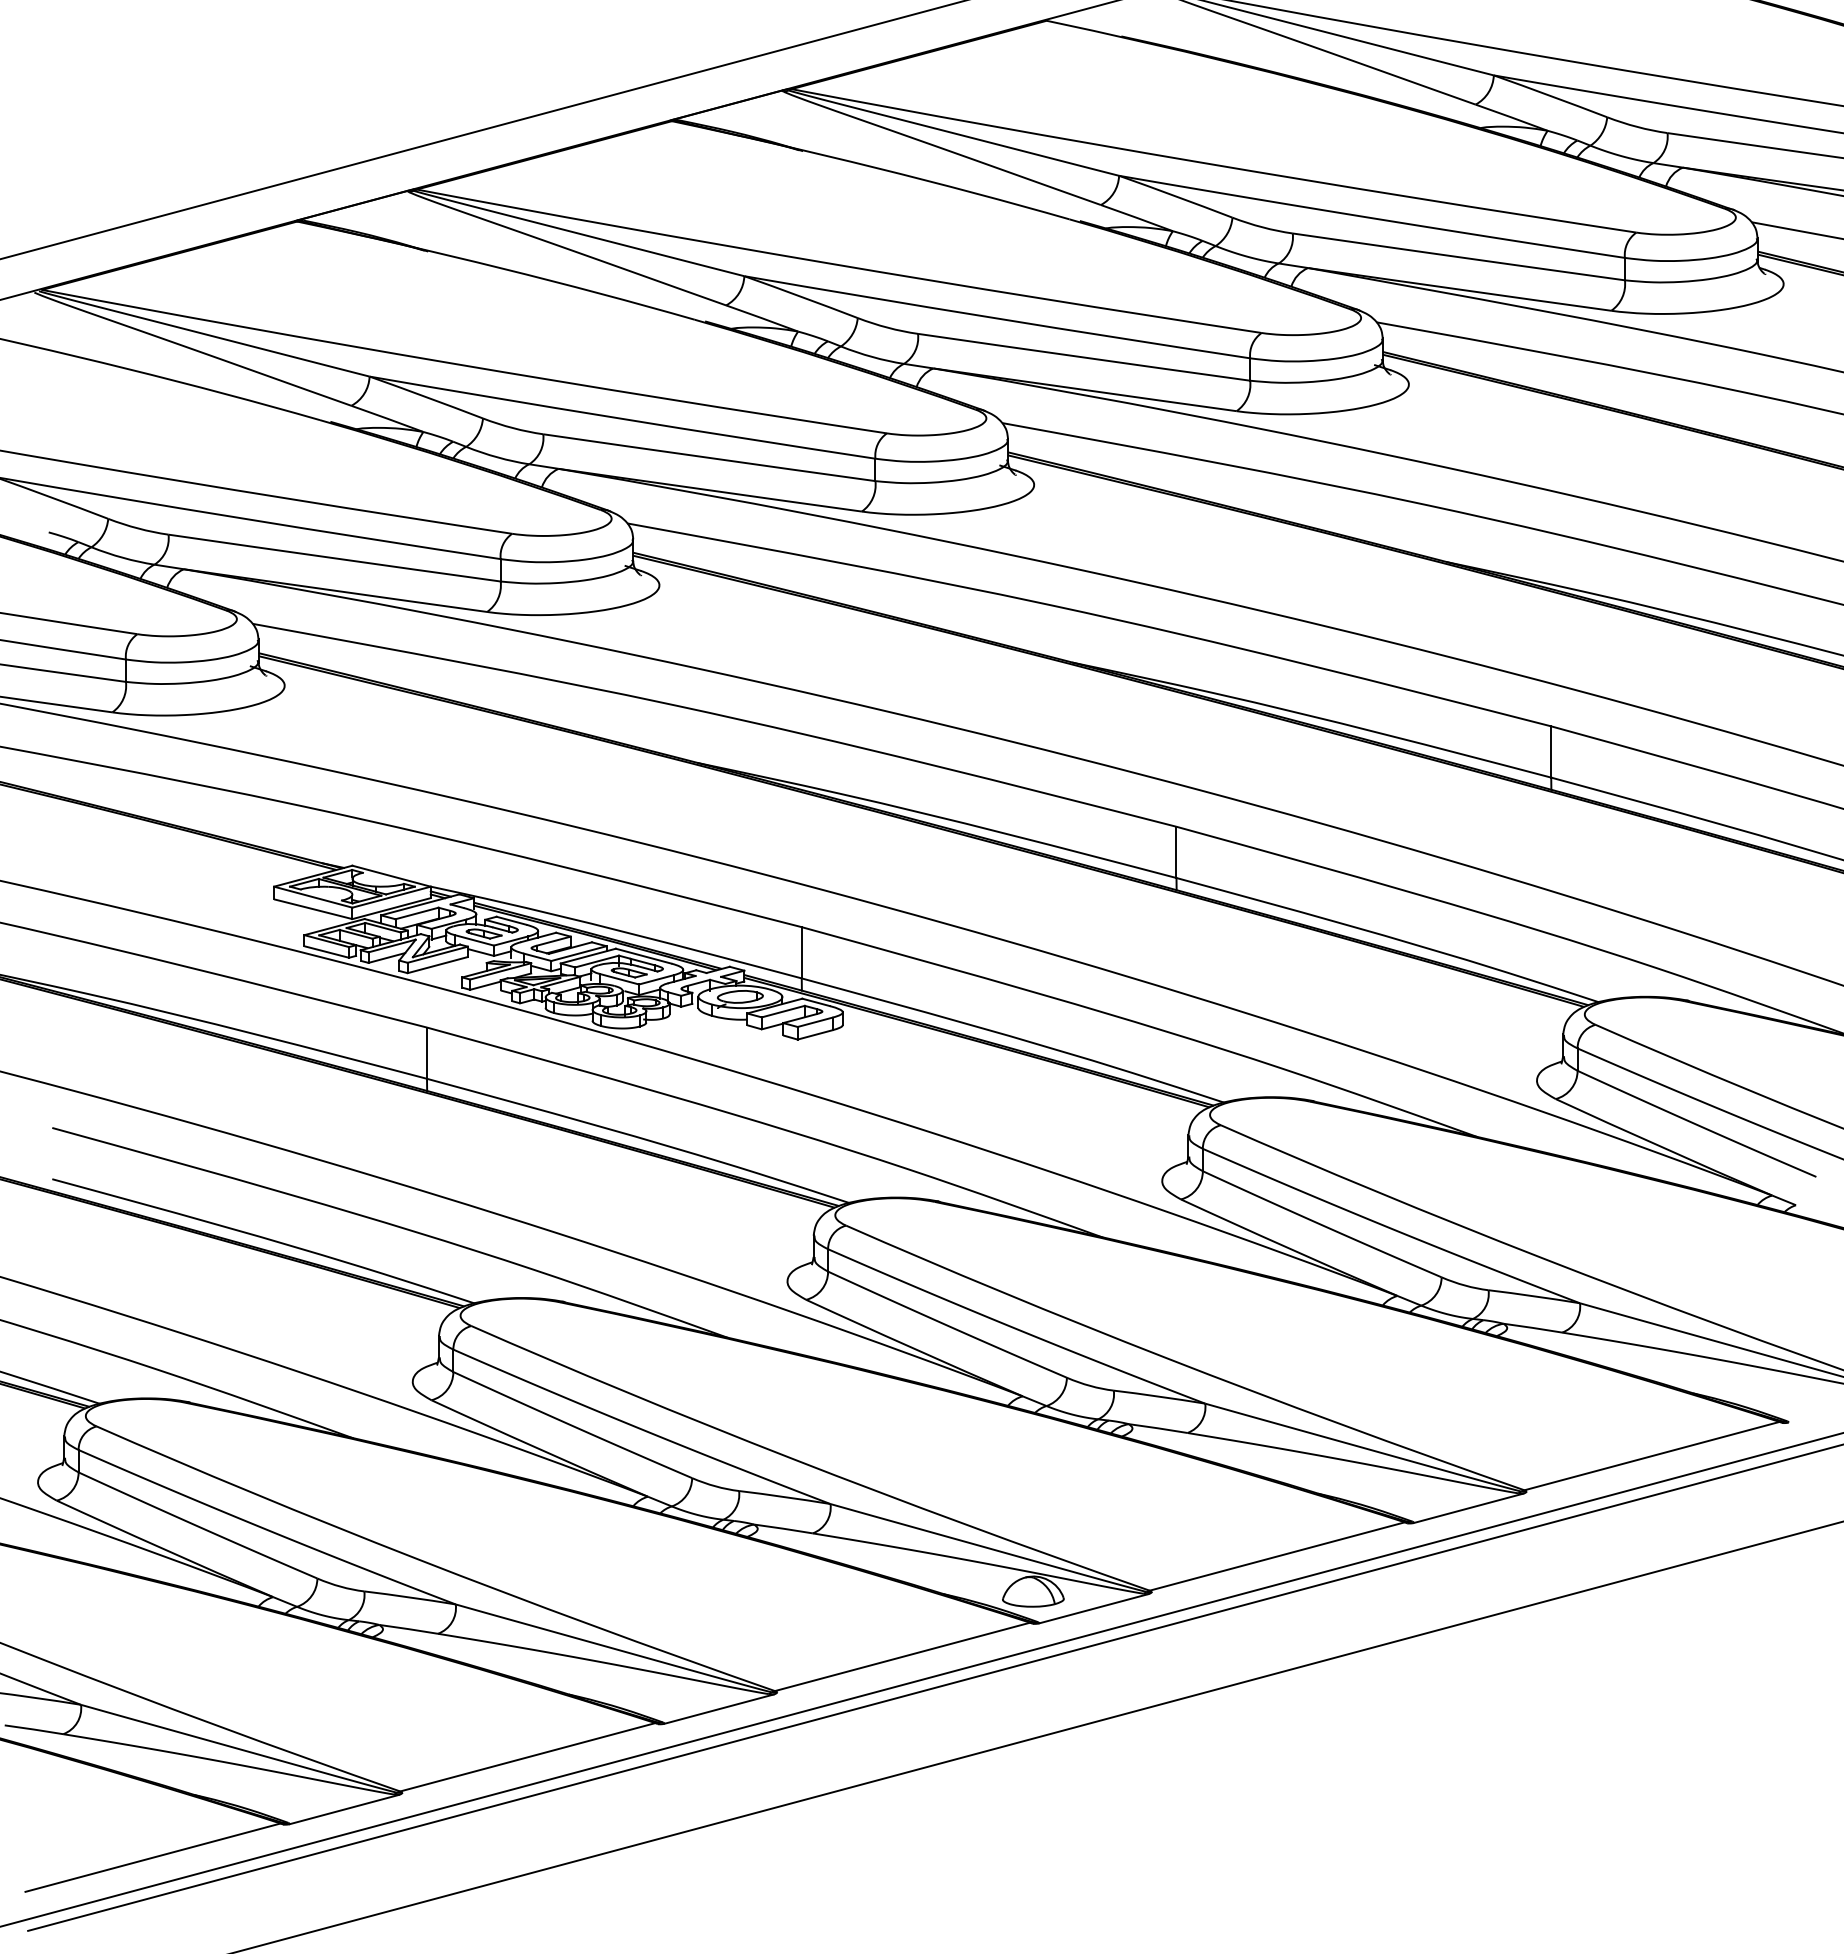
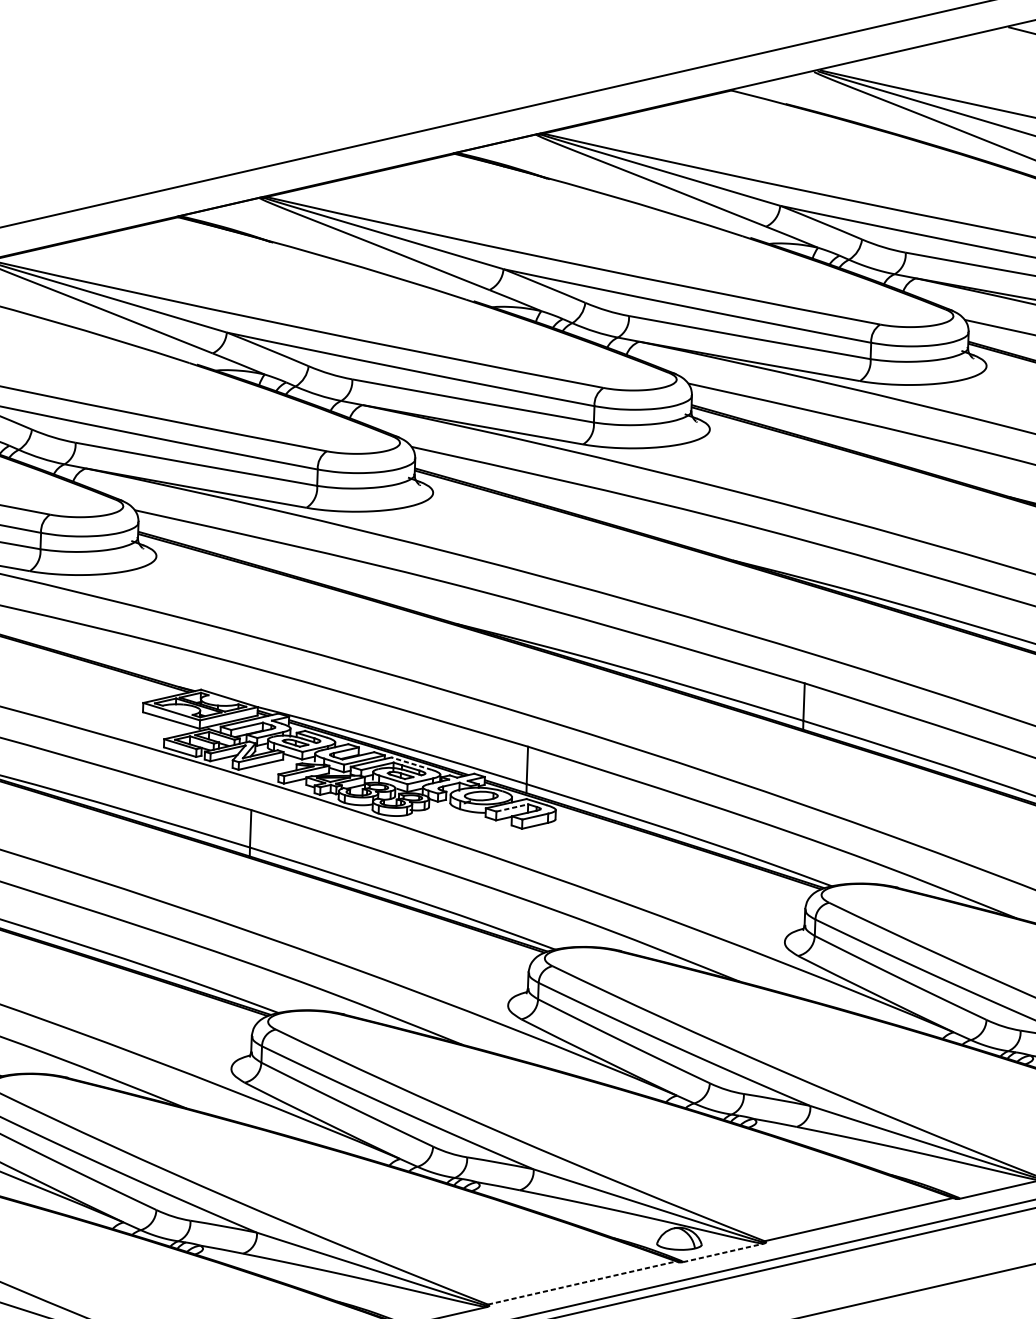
line: (643, 956) -> (411, 763), solid -> dashed
line: (783, 1011) -> (512, 807), solid -> dashed
line: (1094, 1608) -> (723, 1252), solid -> dashed
line: (903, 1656) -> (582, 1282), solid -> dashed

